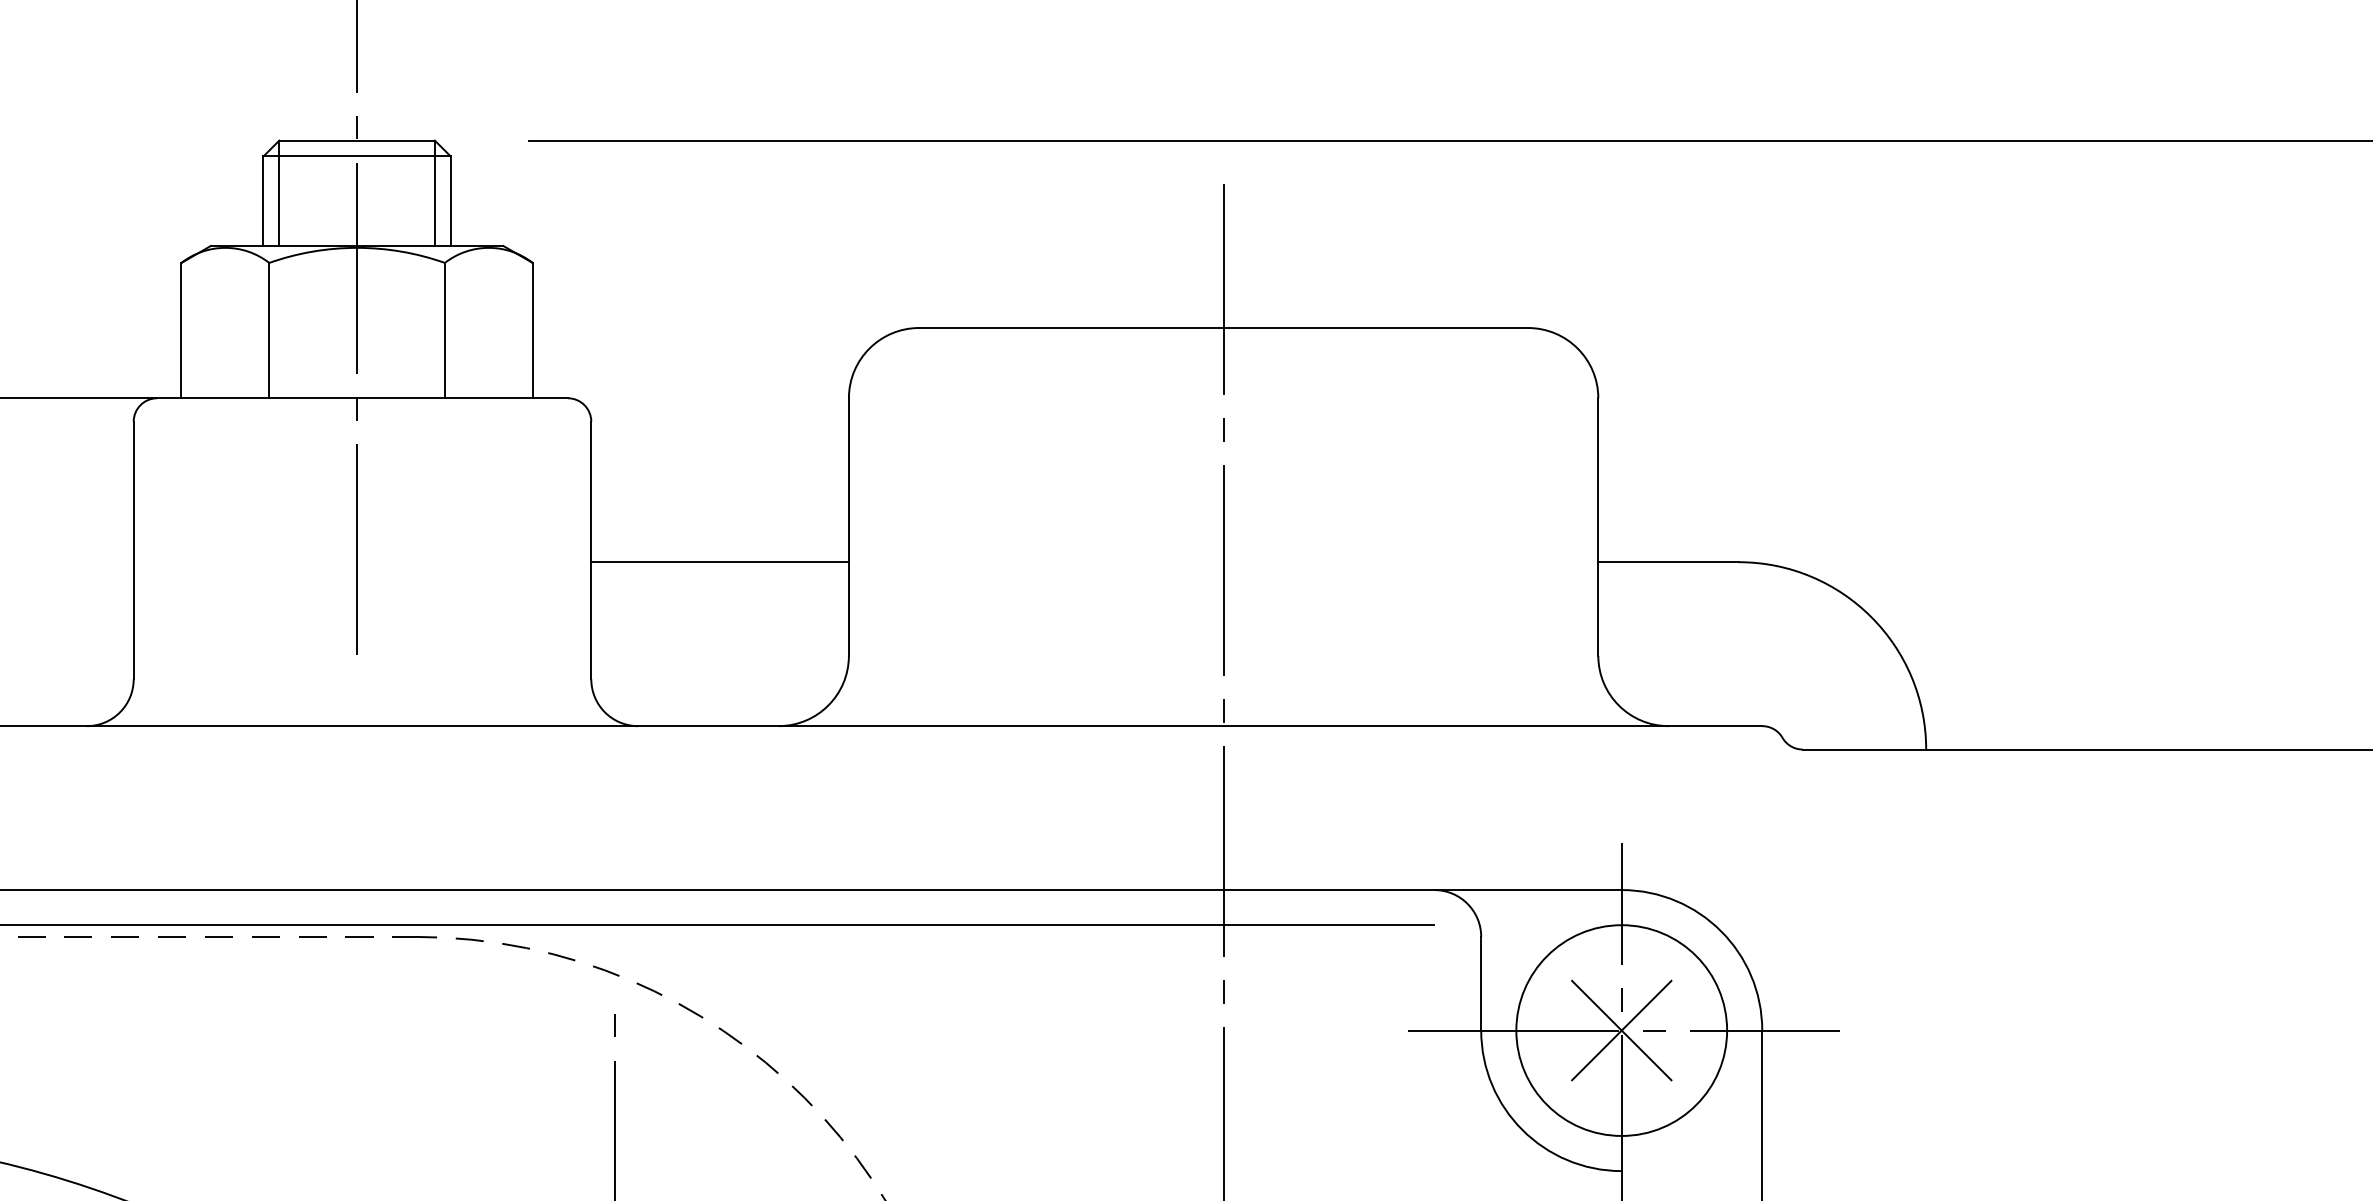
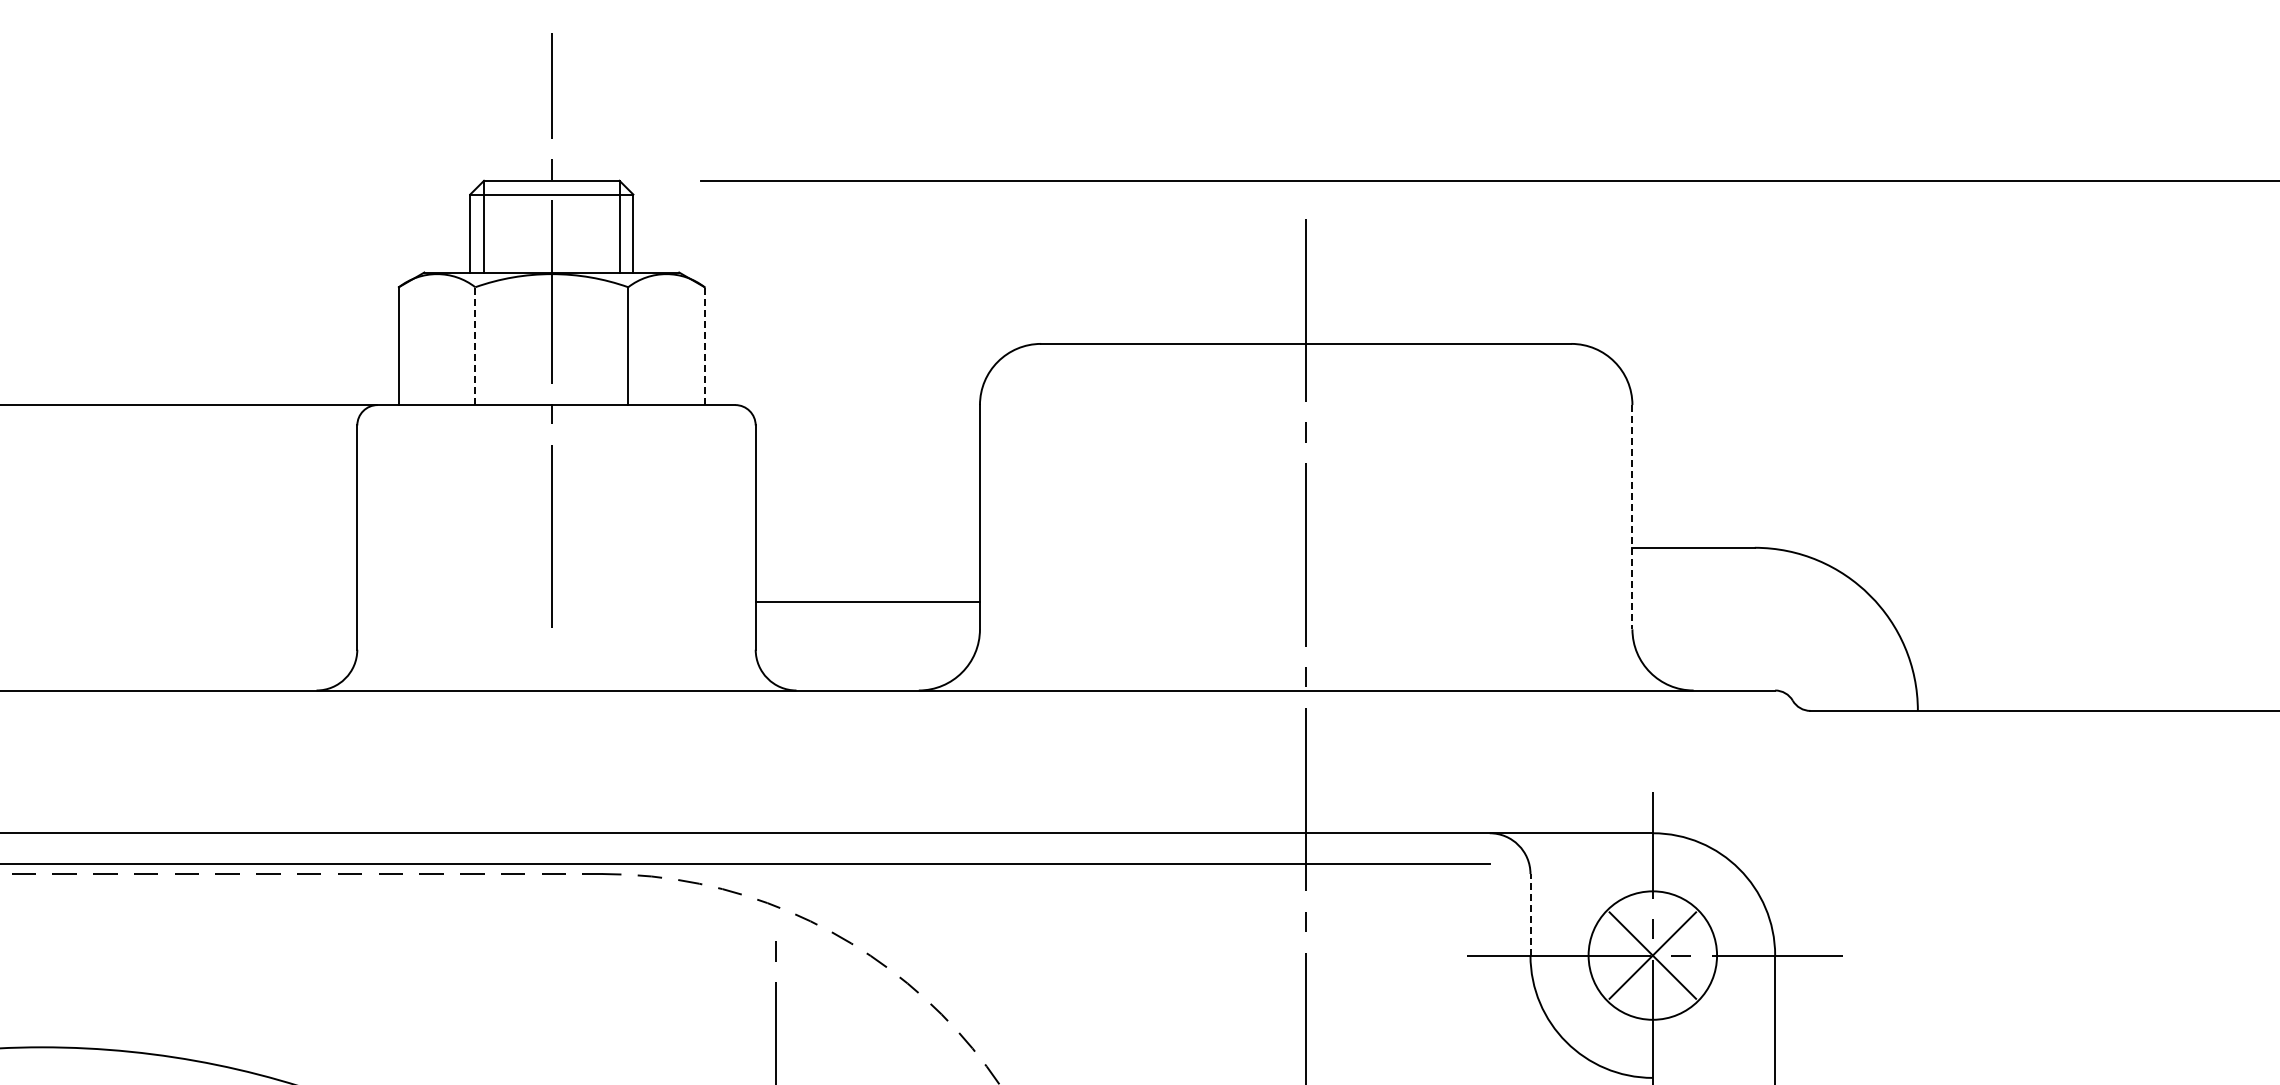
line: (269, 330) -> (475, 346), solid -> dashed
line: (532, 330) -> (704, 346), solid -> dashed
line: (1598, 527) -> (1632, 517), solid -> dashed
line: (719, 561) -> (867, 601), moved
line: (1481, 983) -> (1530, 914), solid -> dashed
circle: (1621, 1030) -> (1652, 955), size x0.7

